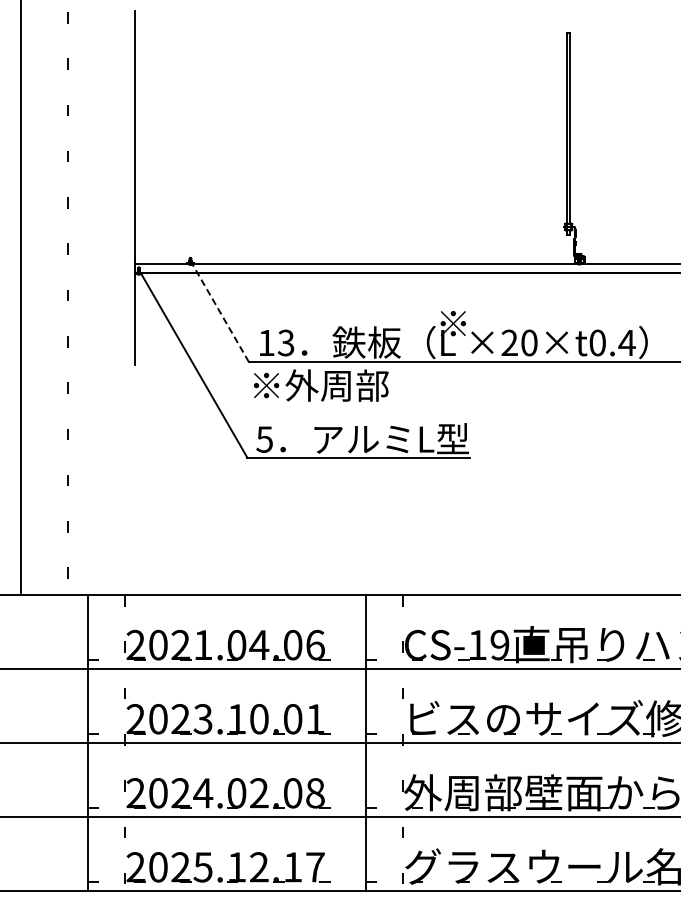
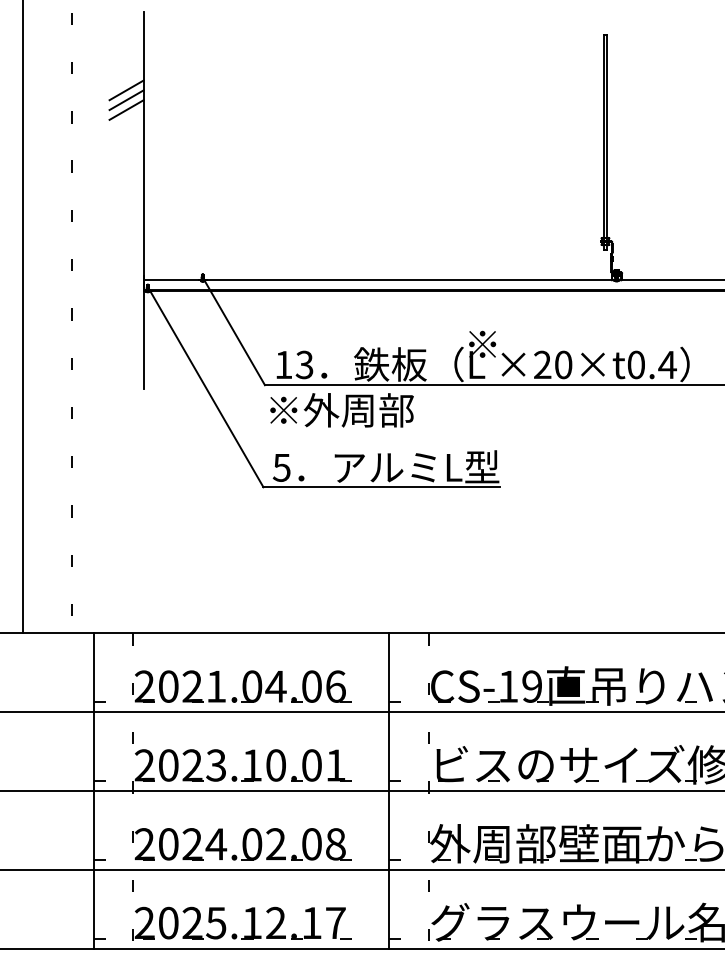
line: (118, 84) -> (126, 89), added
line: (118, 93) -> (126, 99), added
line: (118, 103) -> (126, 110), added
line: (220, 312) -> (234, 332), dashed -> solid

